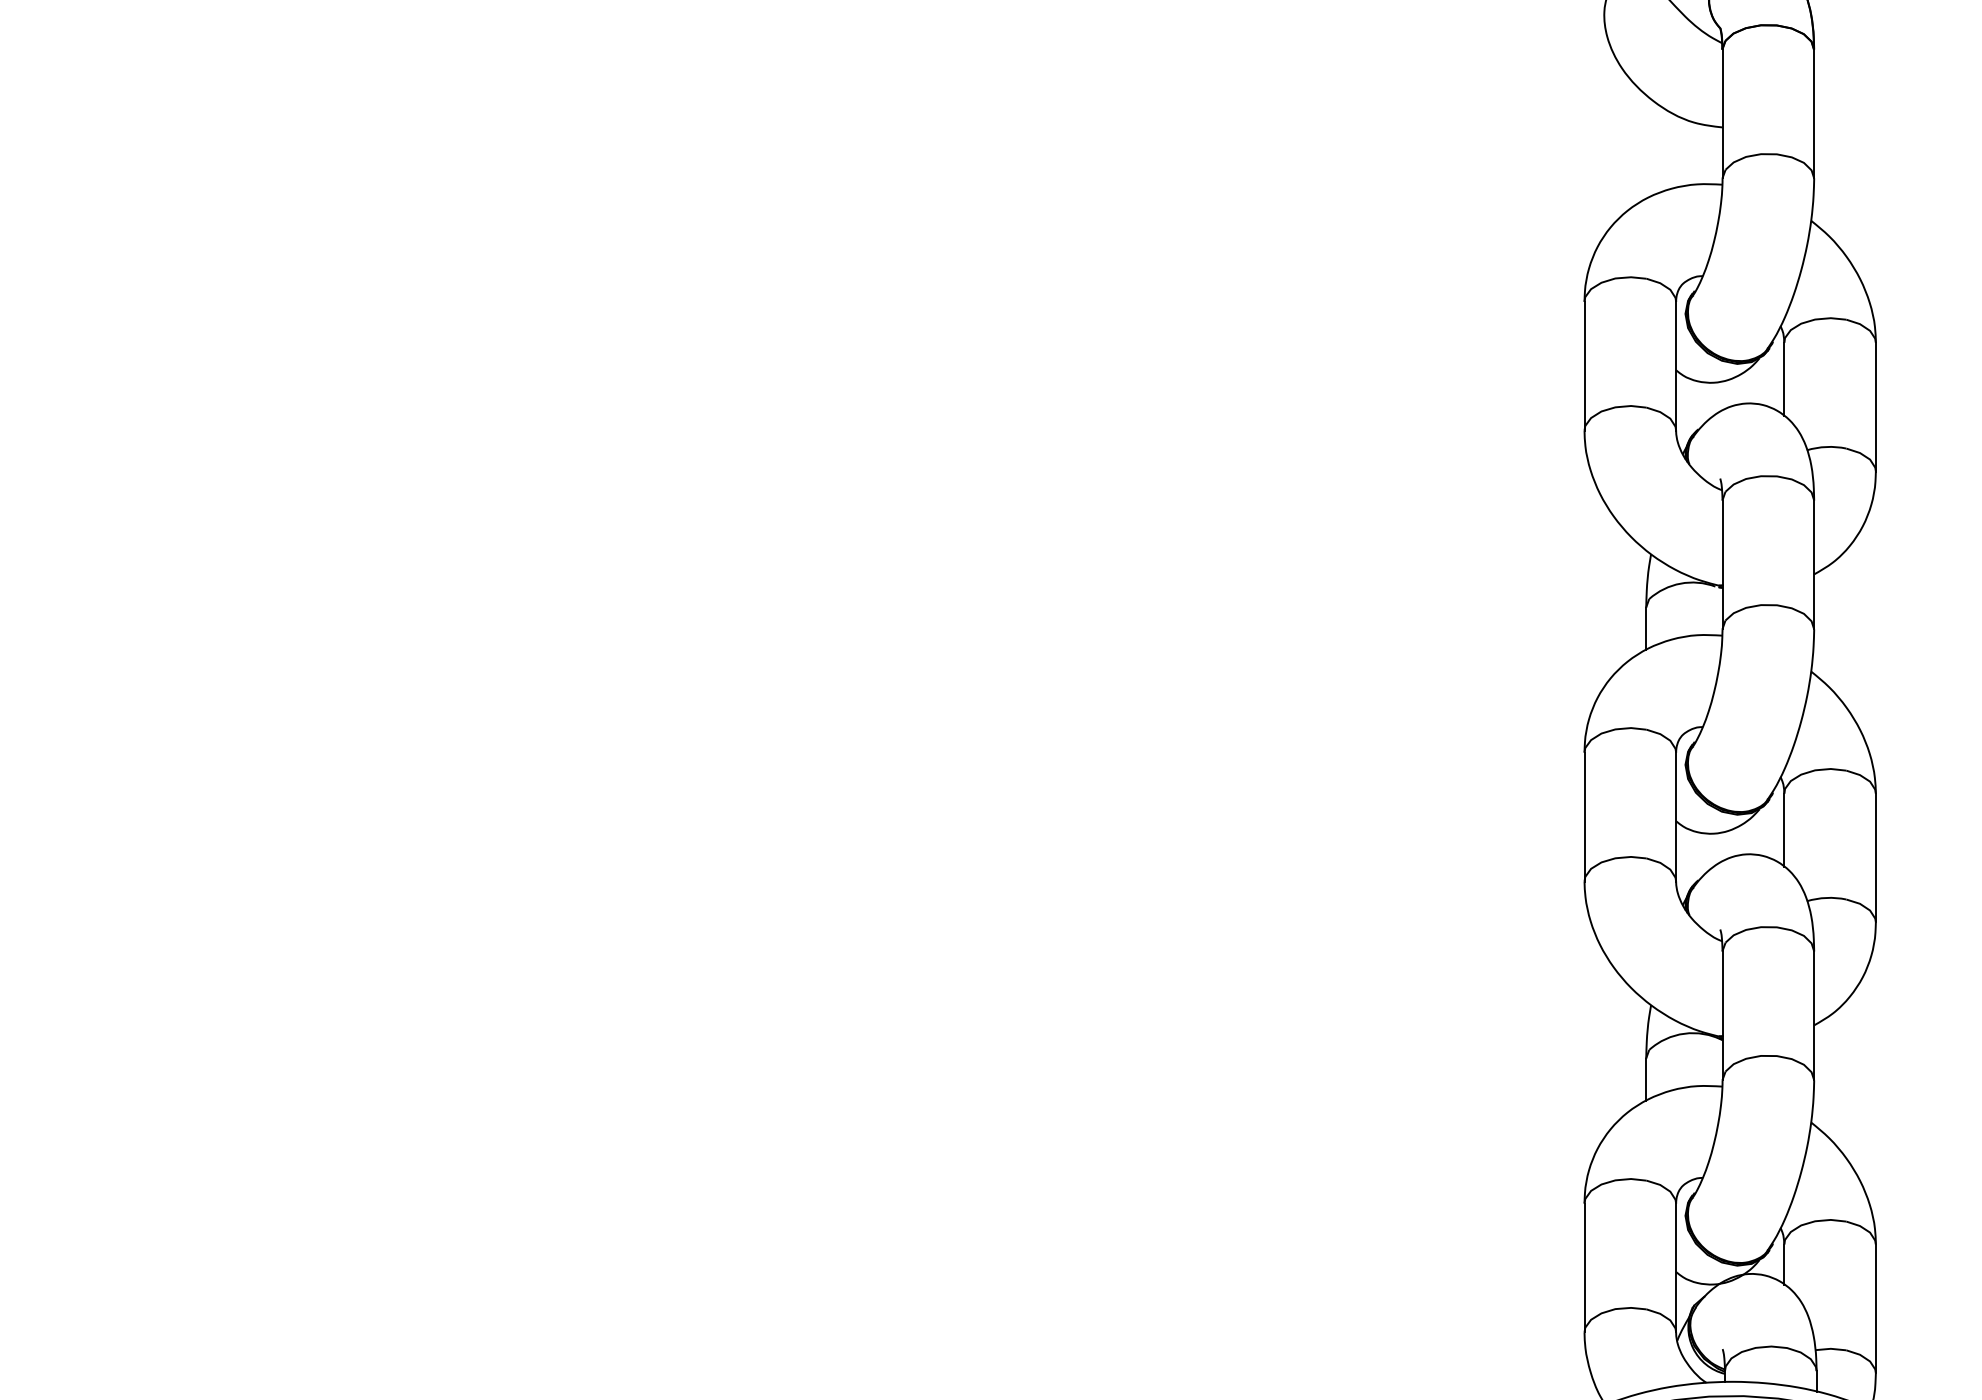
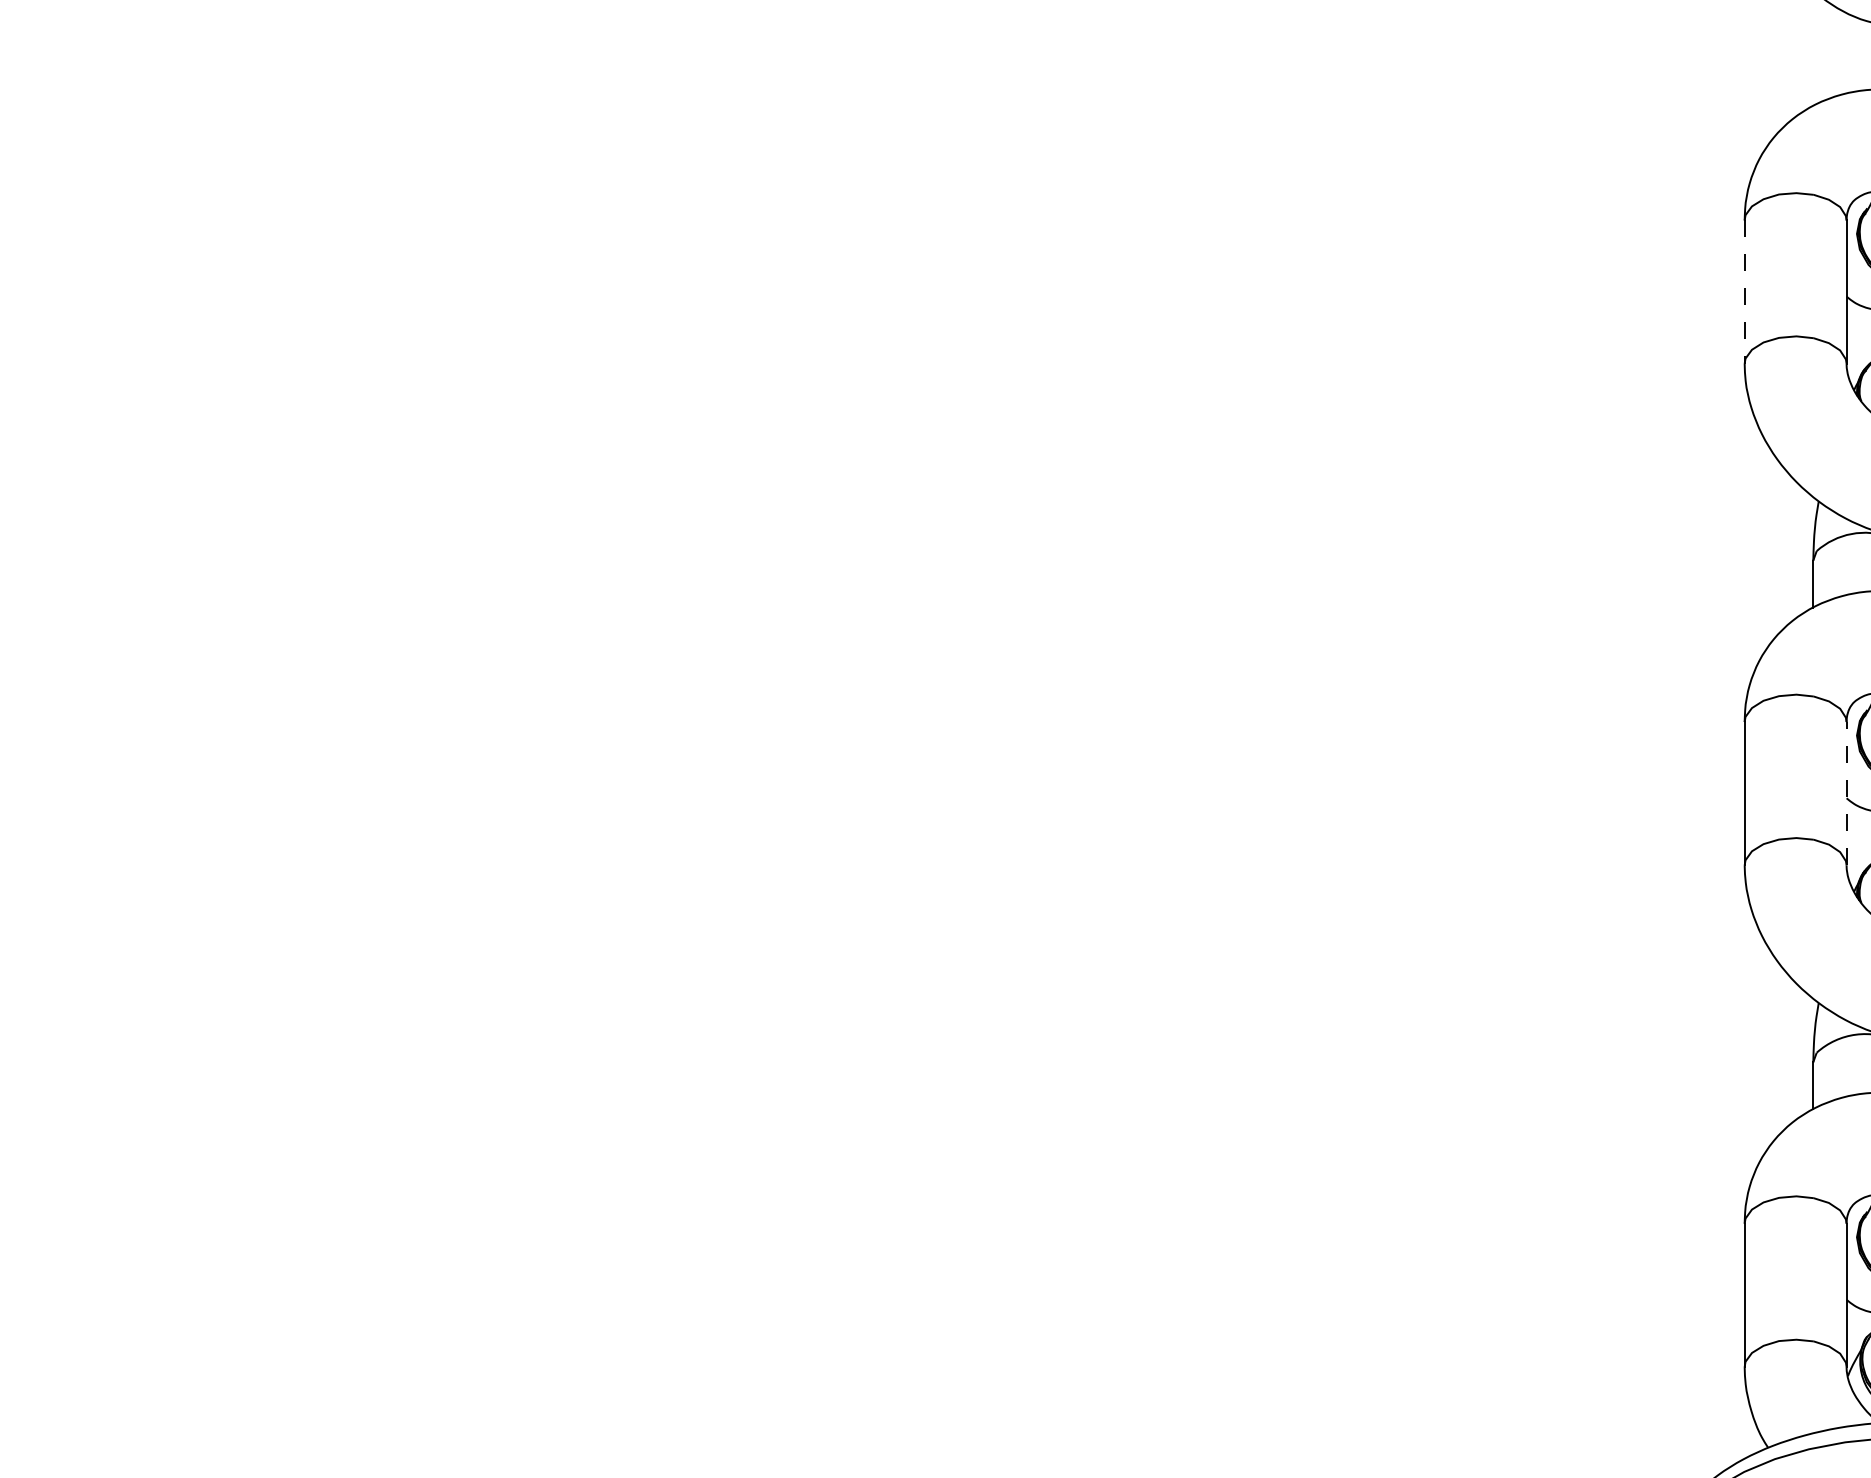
line: (1584, 366) -> (1744, 292), solid -> dashed
line: (1676, 816) -> (1847, 793), solid -> dashed

